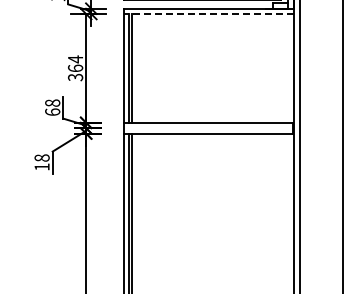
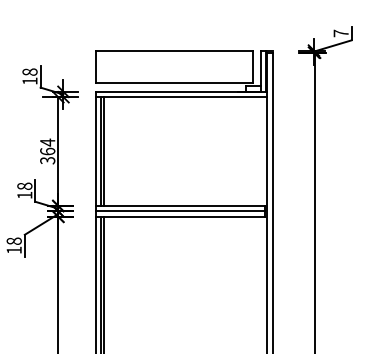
line: (208, 14) -> (180, 97), dashed -> solid
text: (52, 111) -> (24, 194), 68 -> 18
line: (208, 128) -> (180, 211), added

